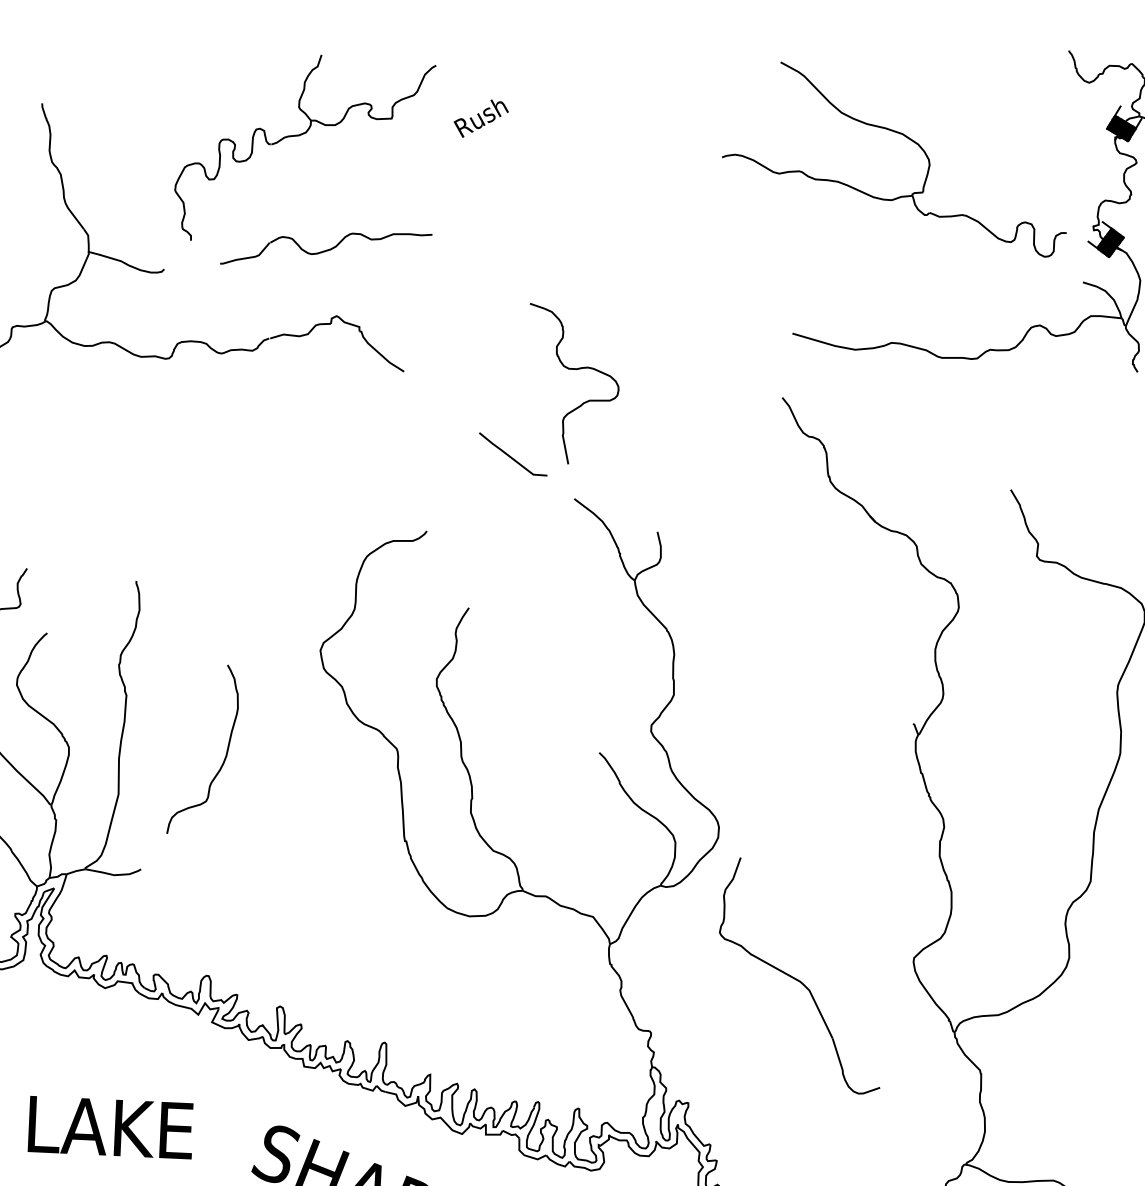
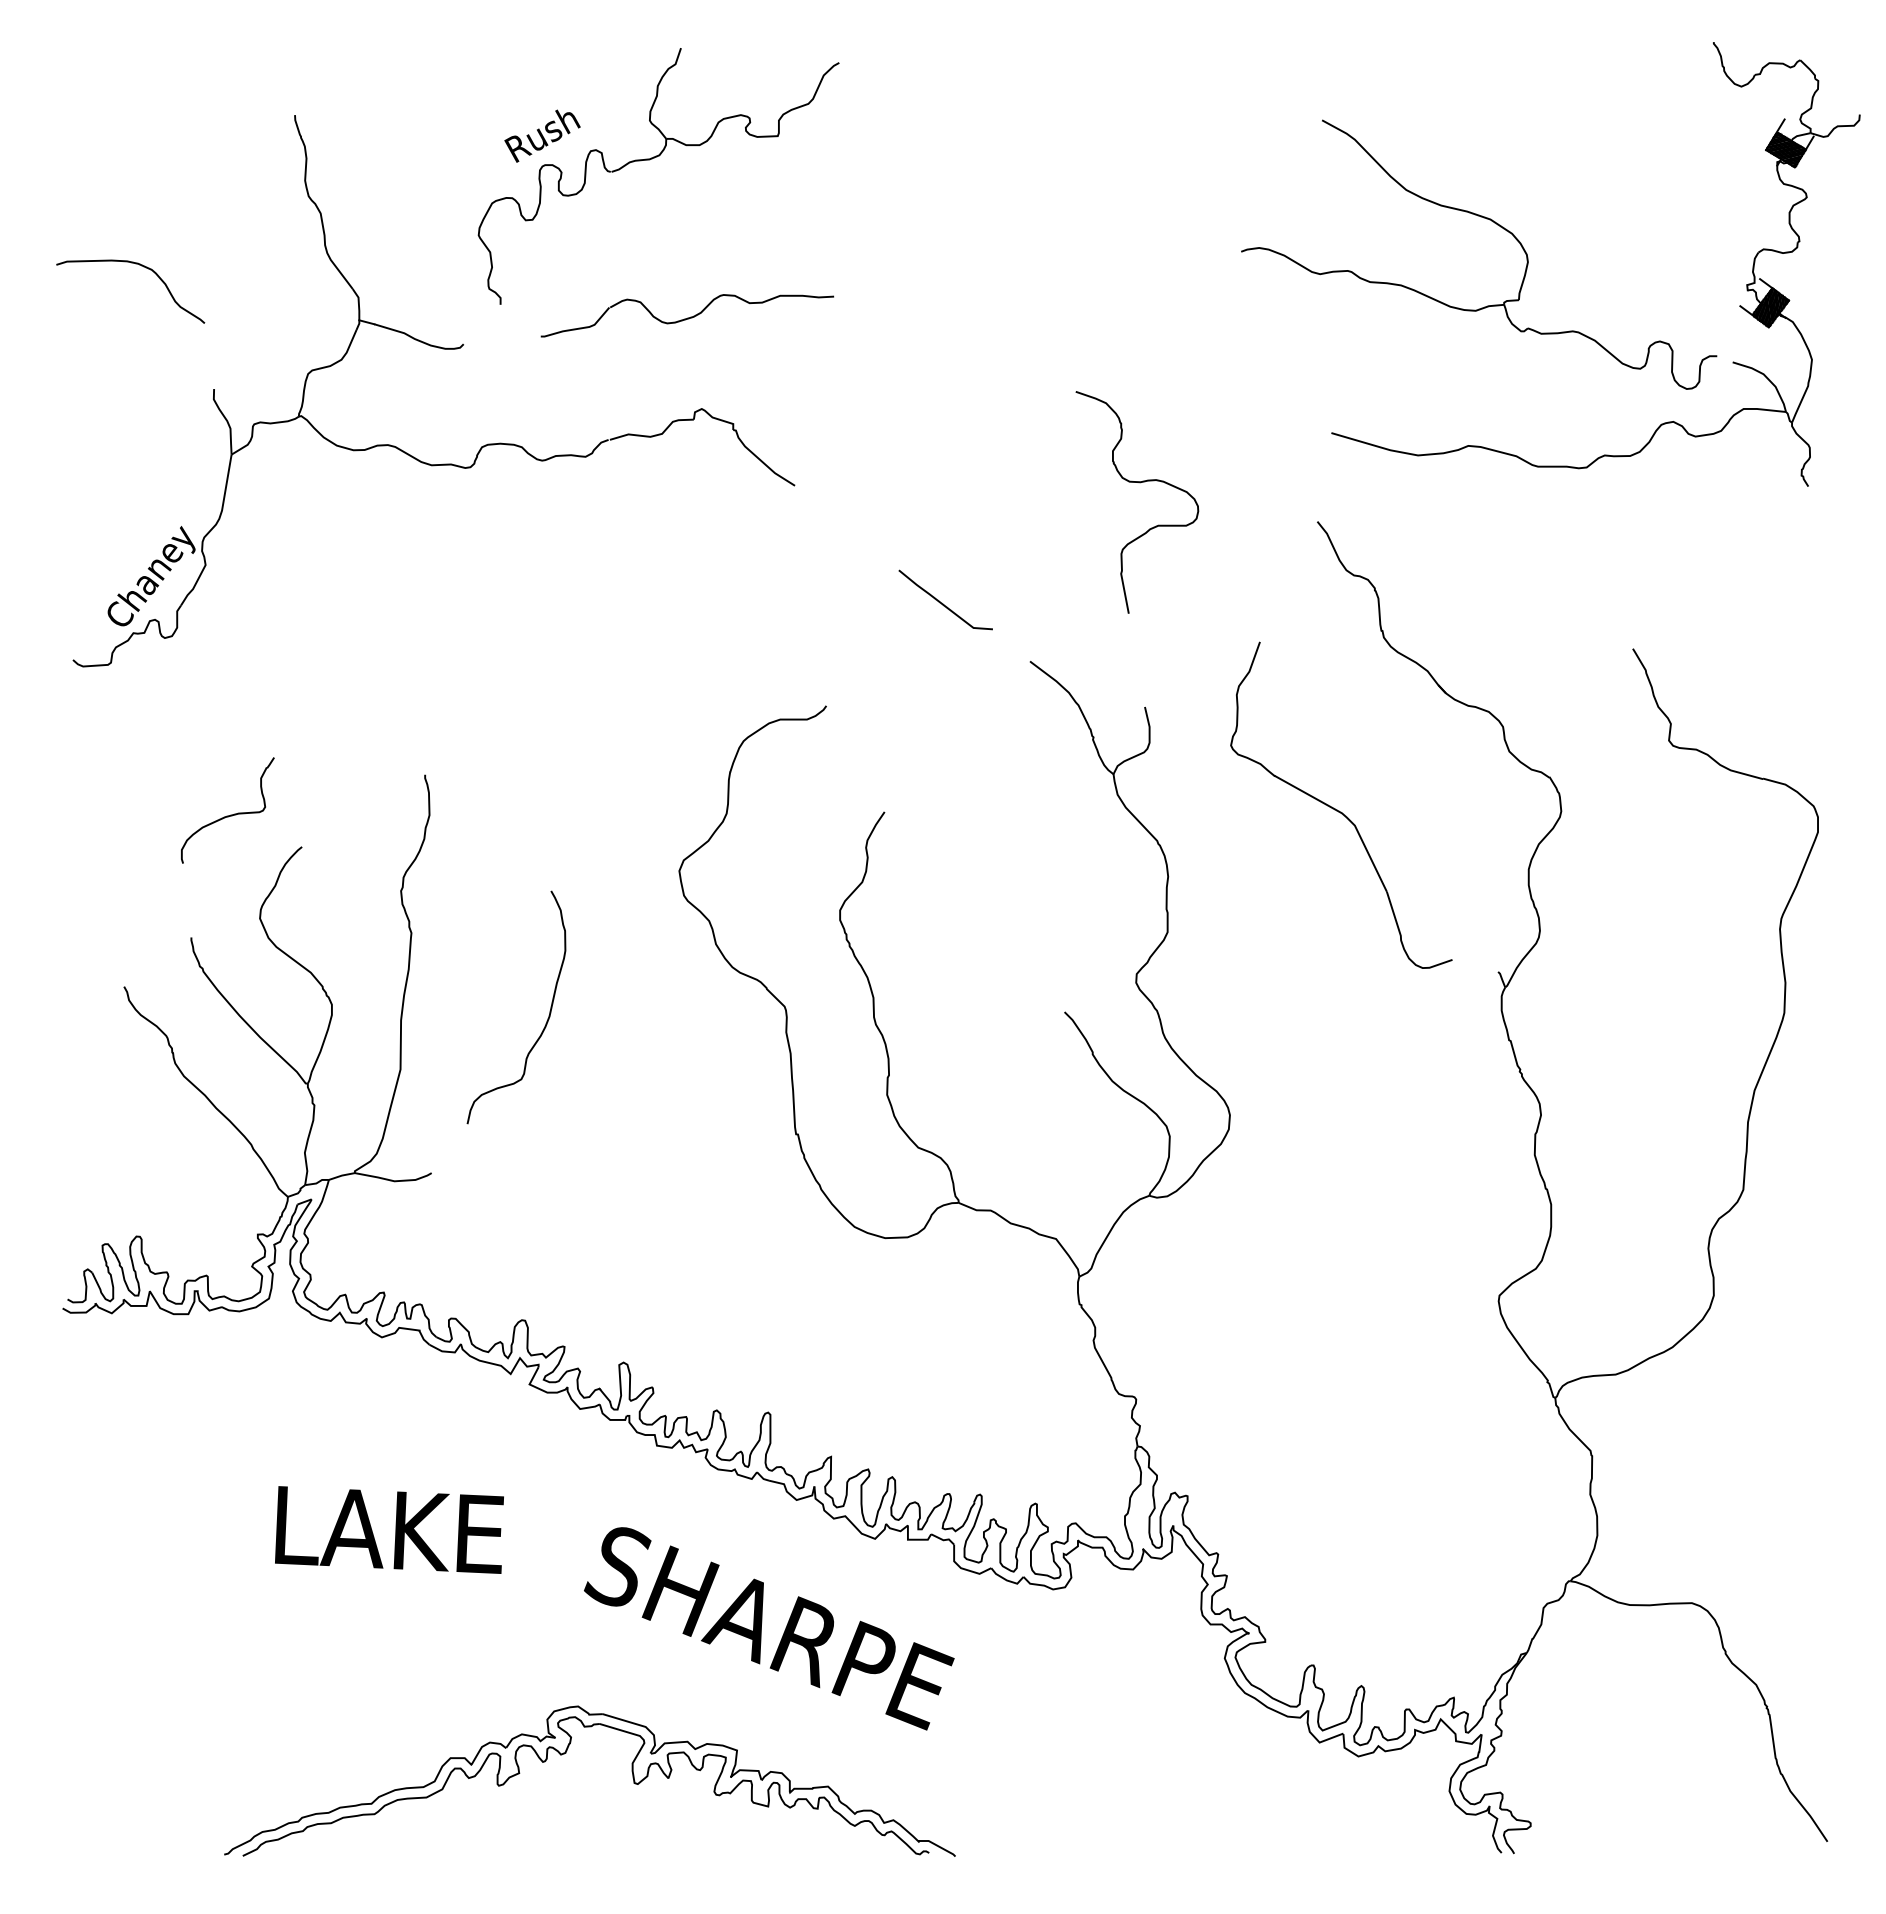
text: (481, 118) -> (542, 135), moved
part: (907, 138) -> (1497, 225), moved
curve: (576, 370) -> (1139, 483), moved
part: (798, 979) -> (1339, 810), moved

